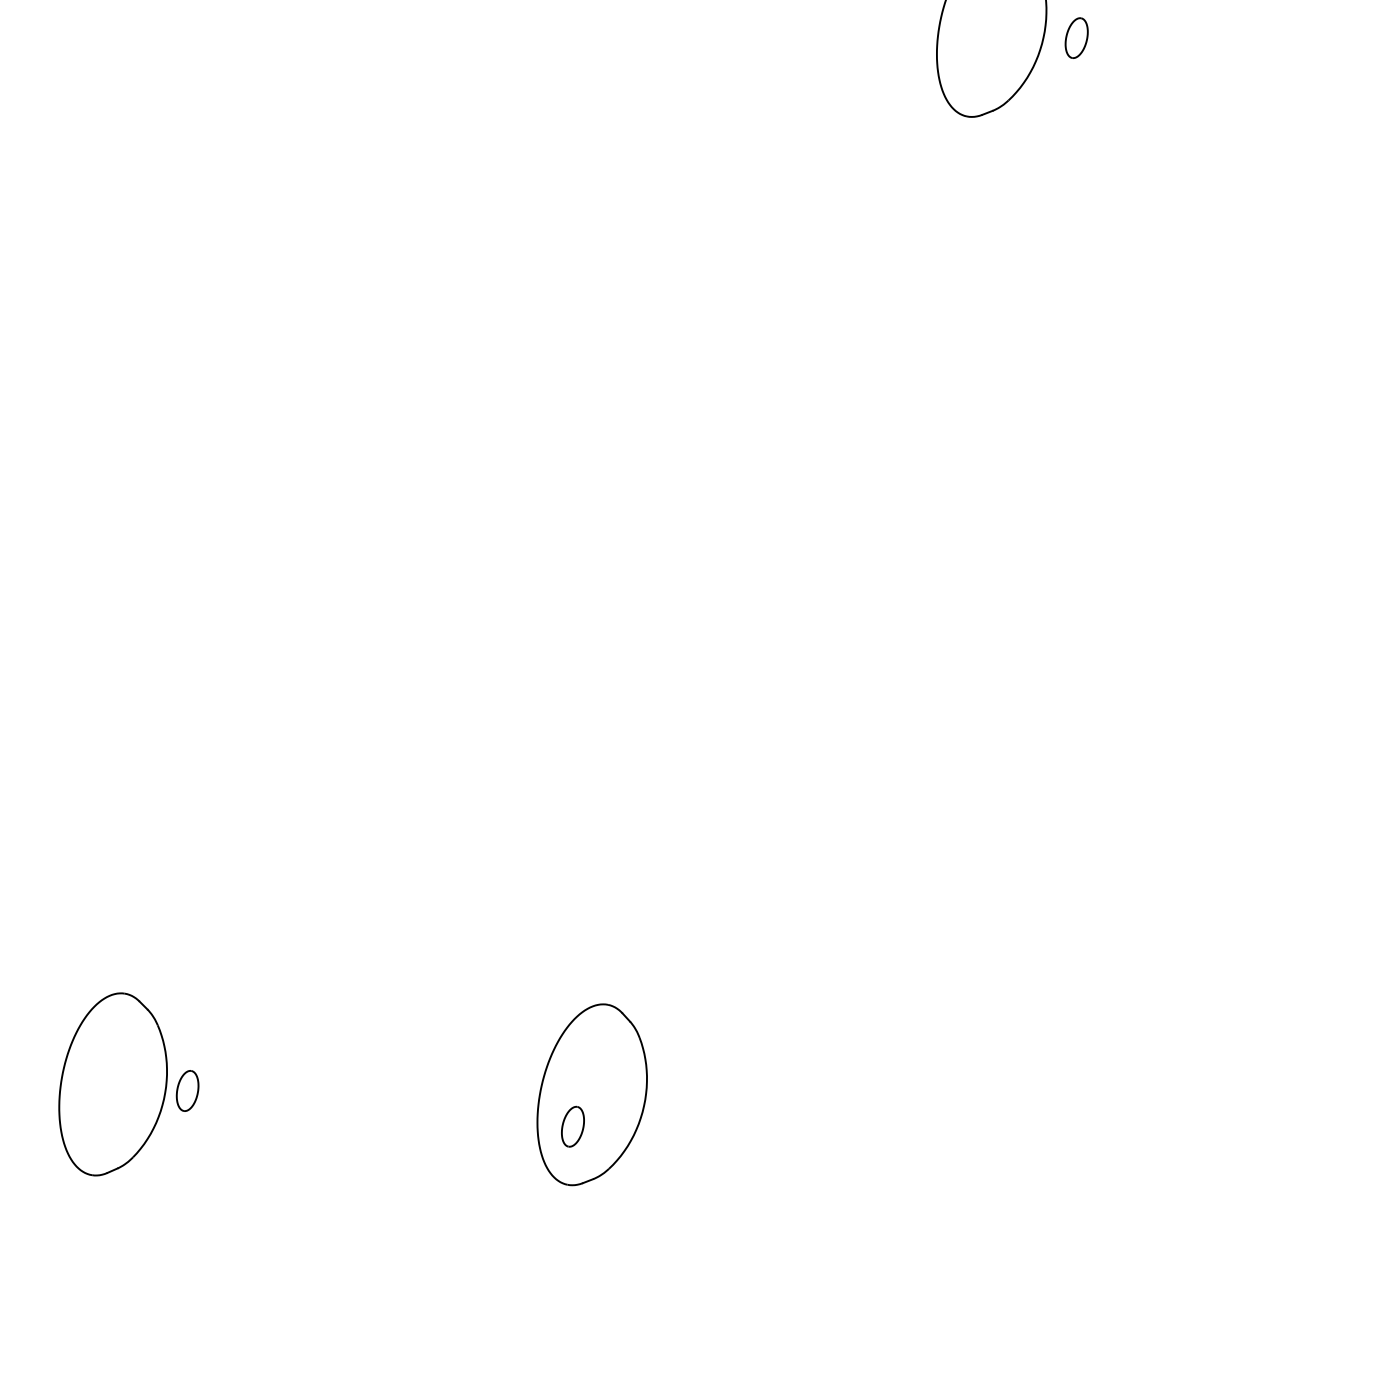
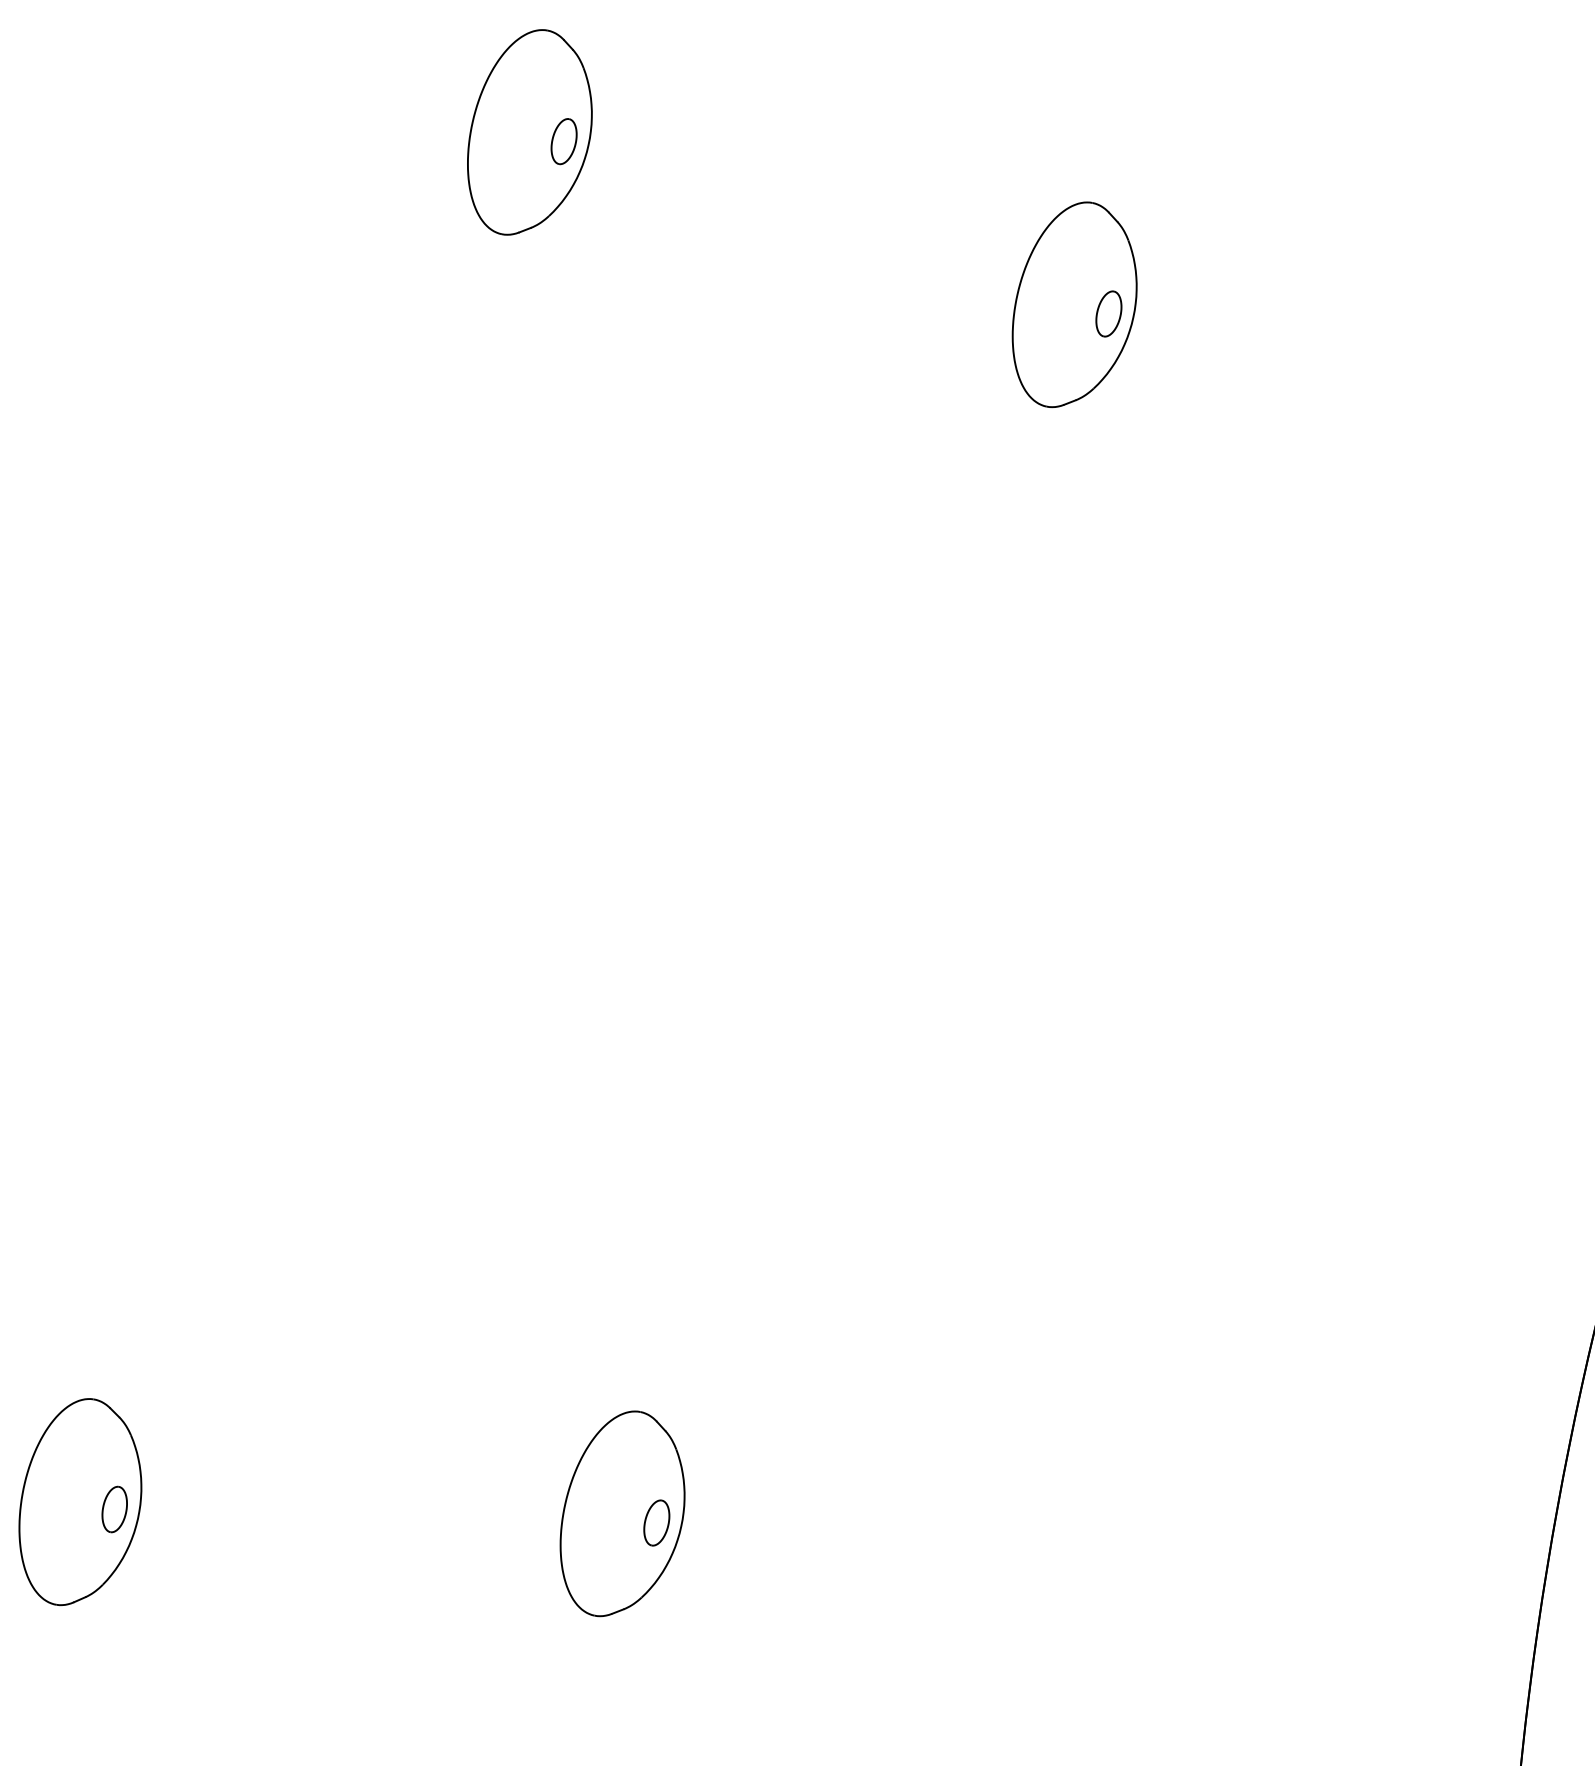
part: (1076, 37) -> (1108, 313), moved
part: (187, 1090) -> (114, 1509), moved
part: (572, 1126) -> (656, 1522), moved

